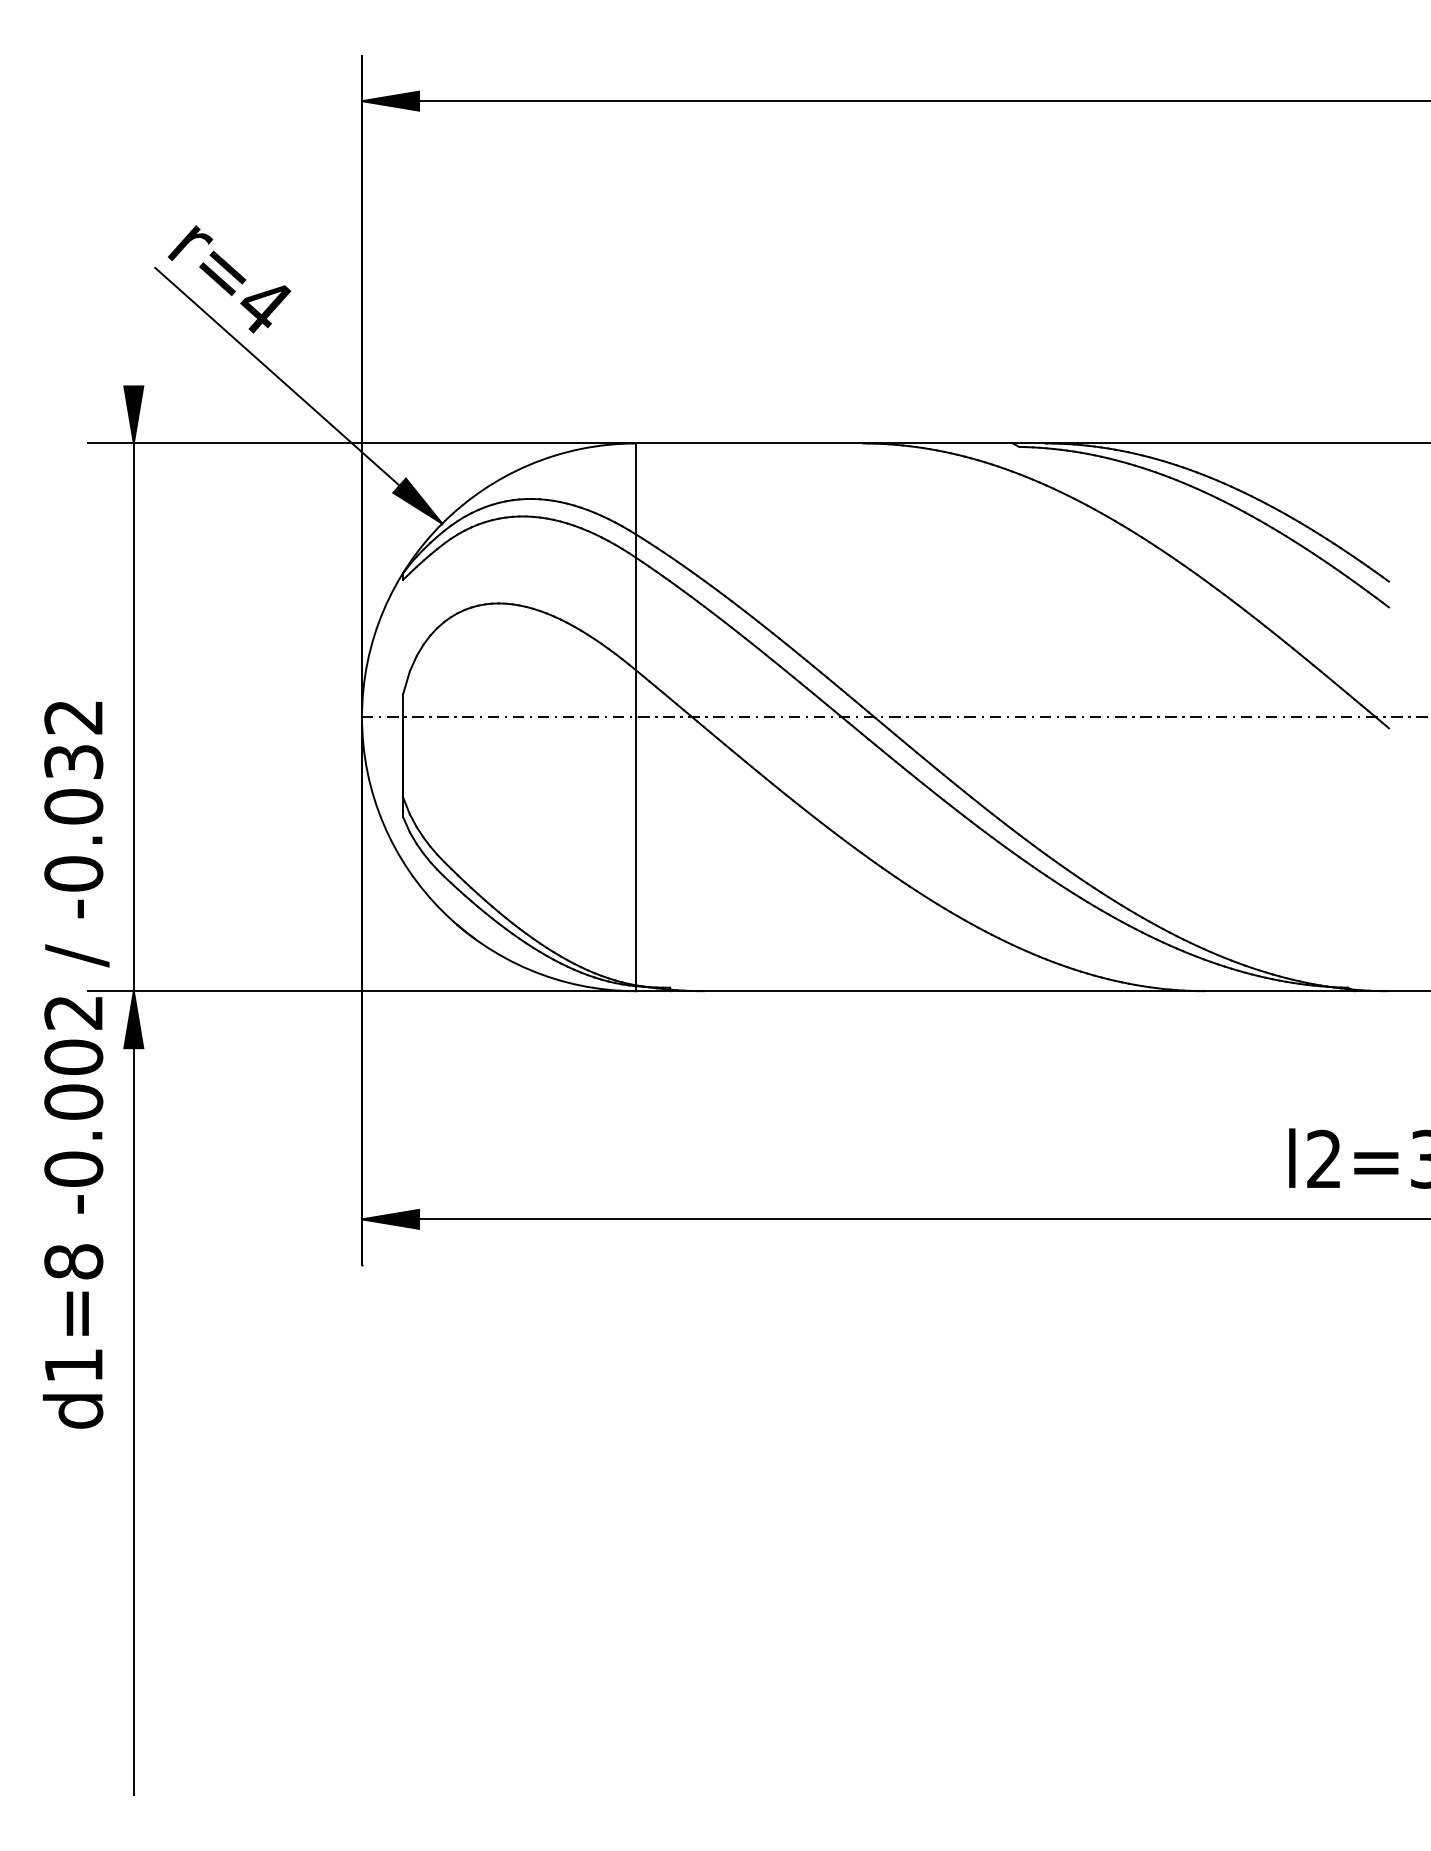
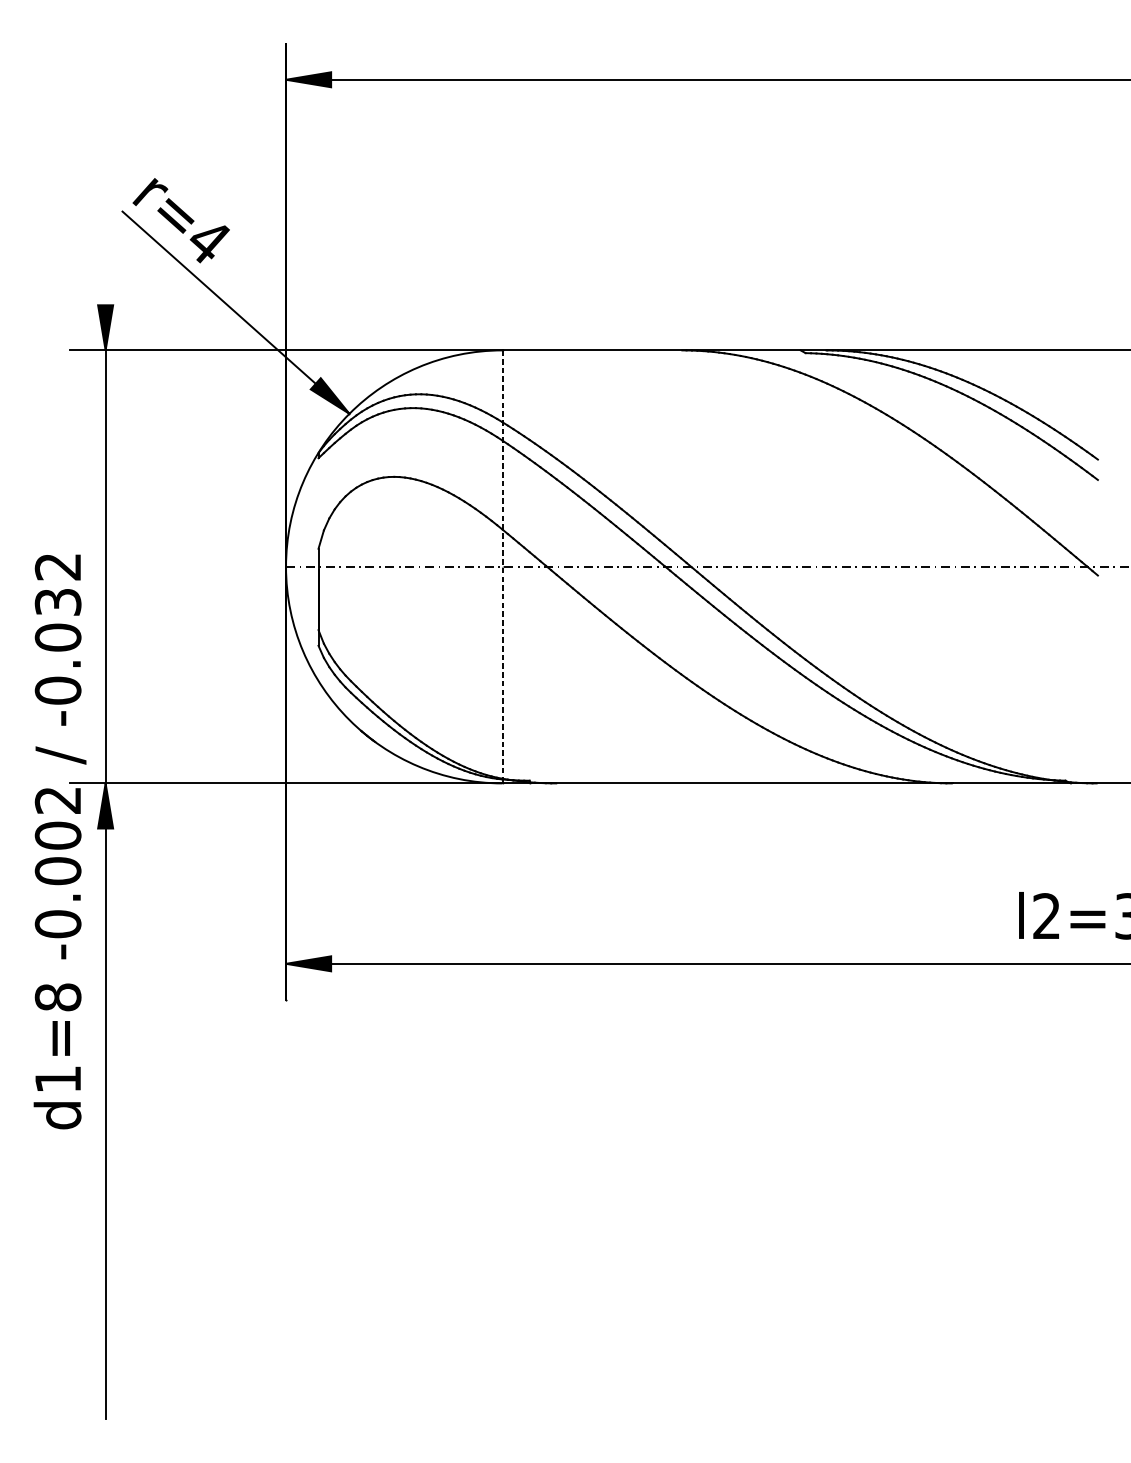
line: (635, 717) -> (502, 567), solid -> dashed

